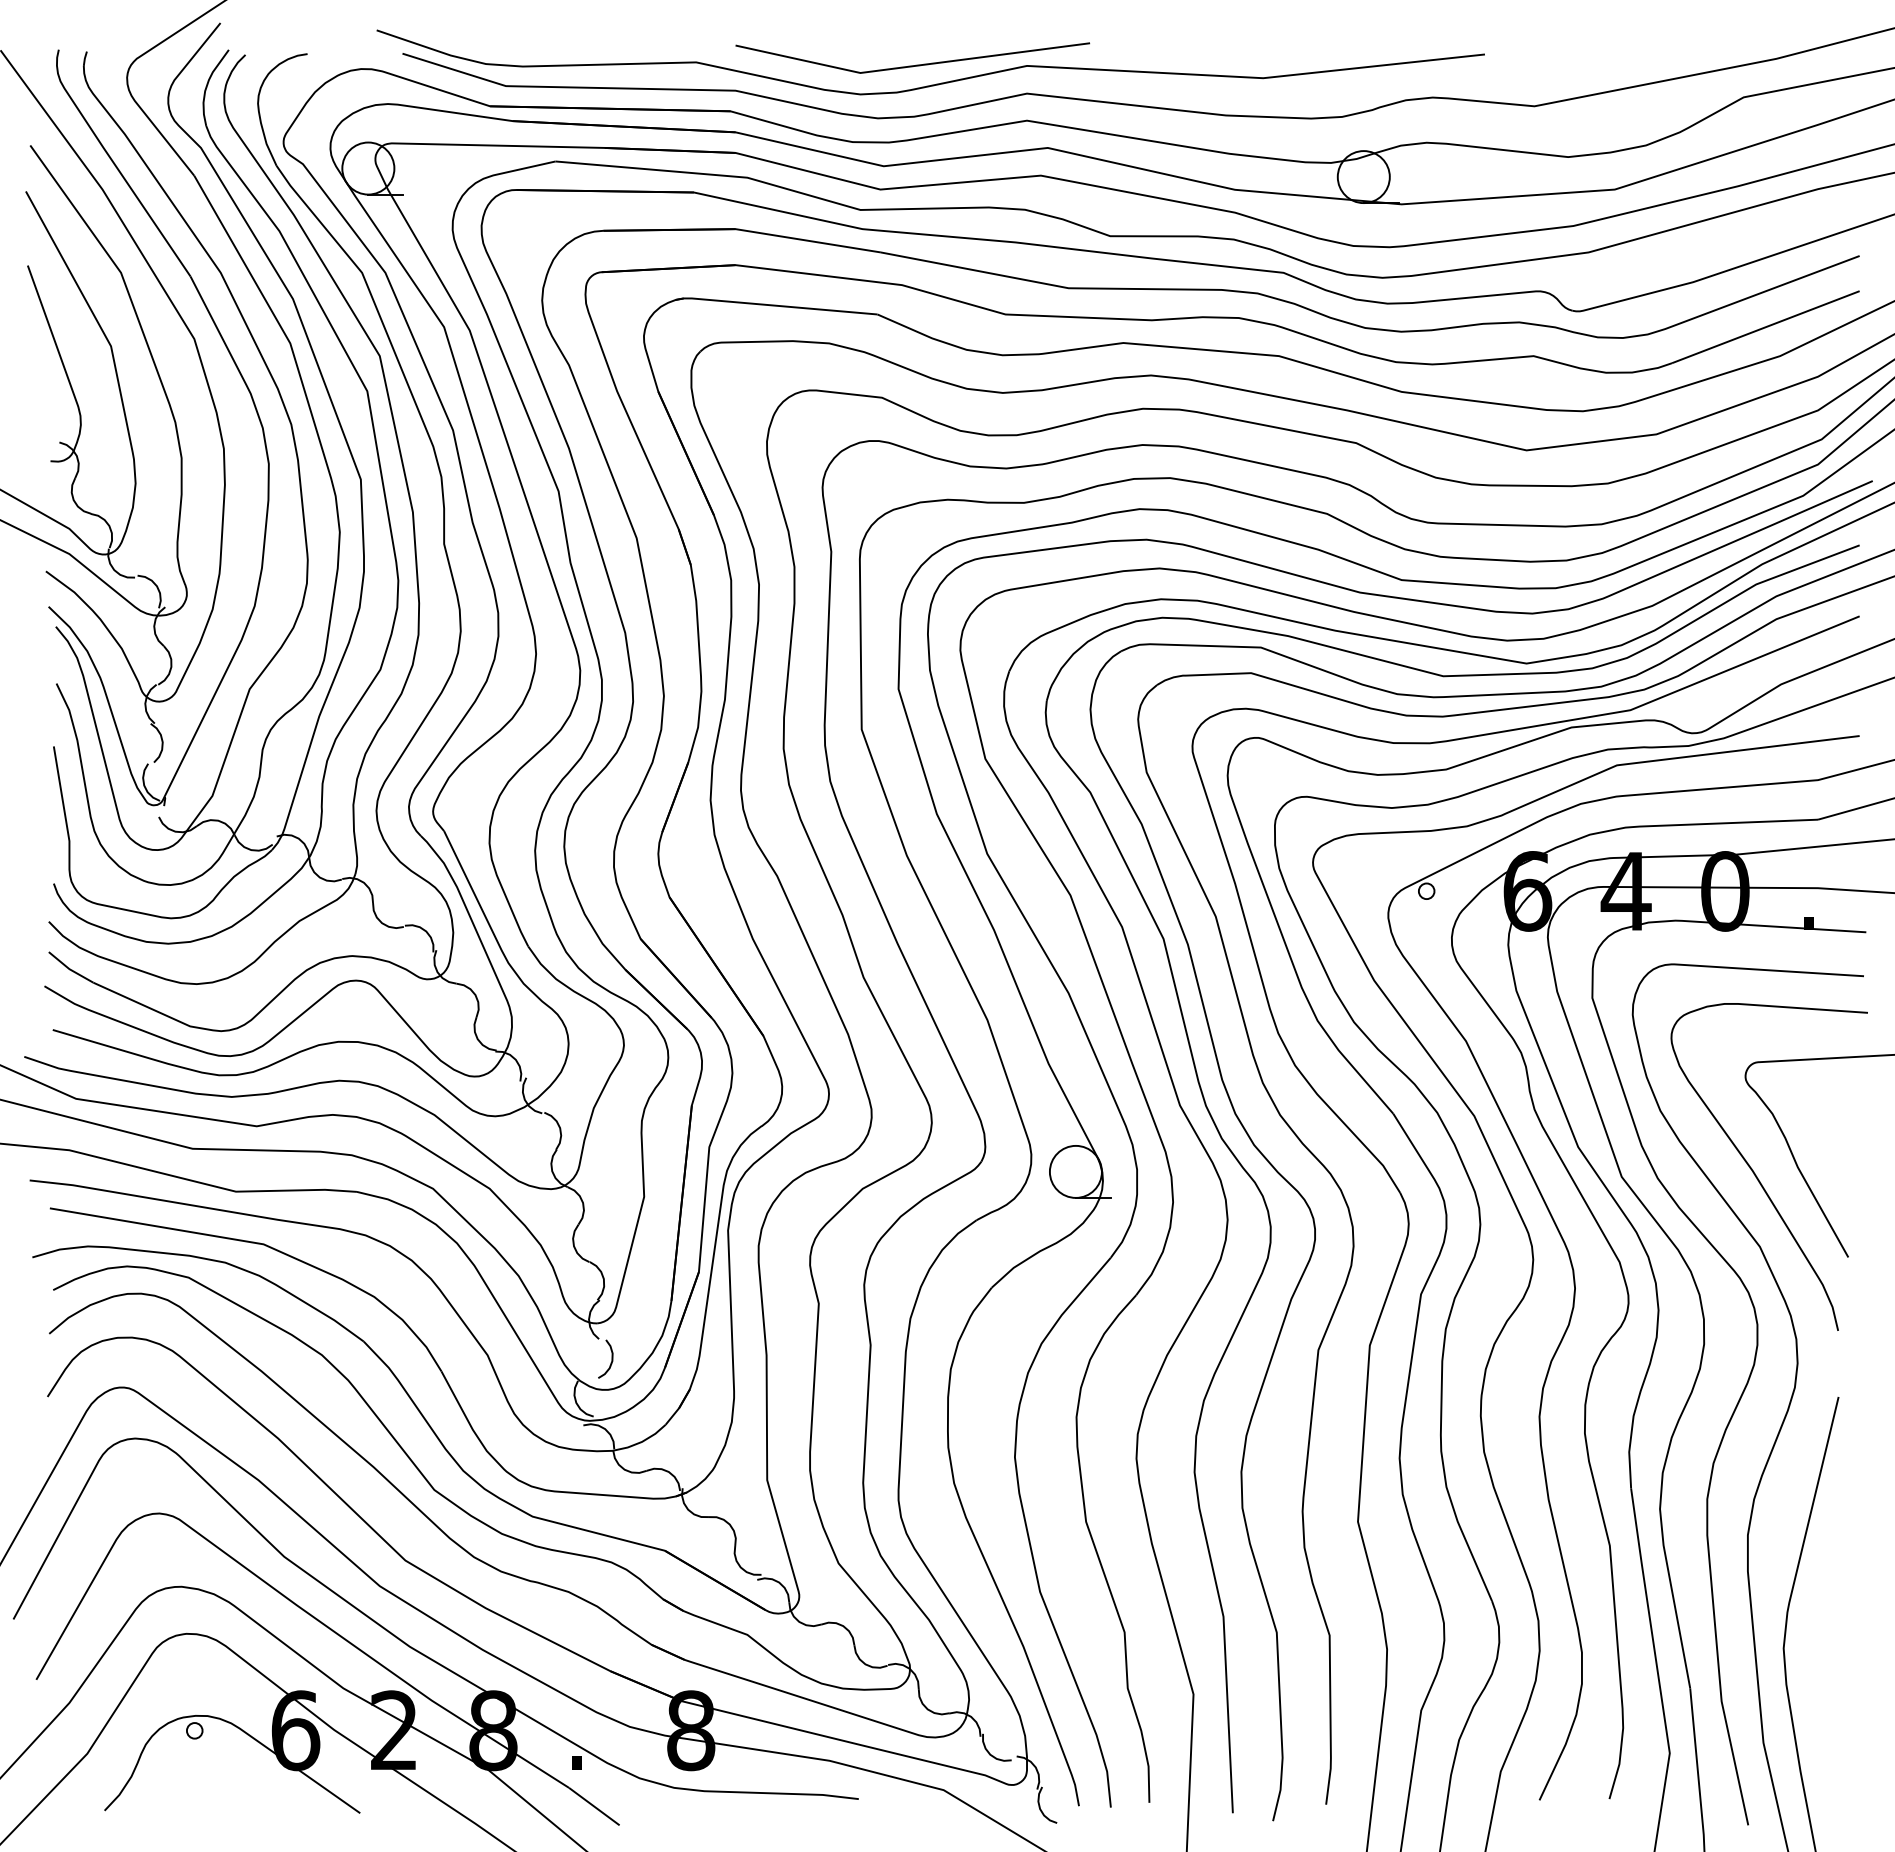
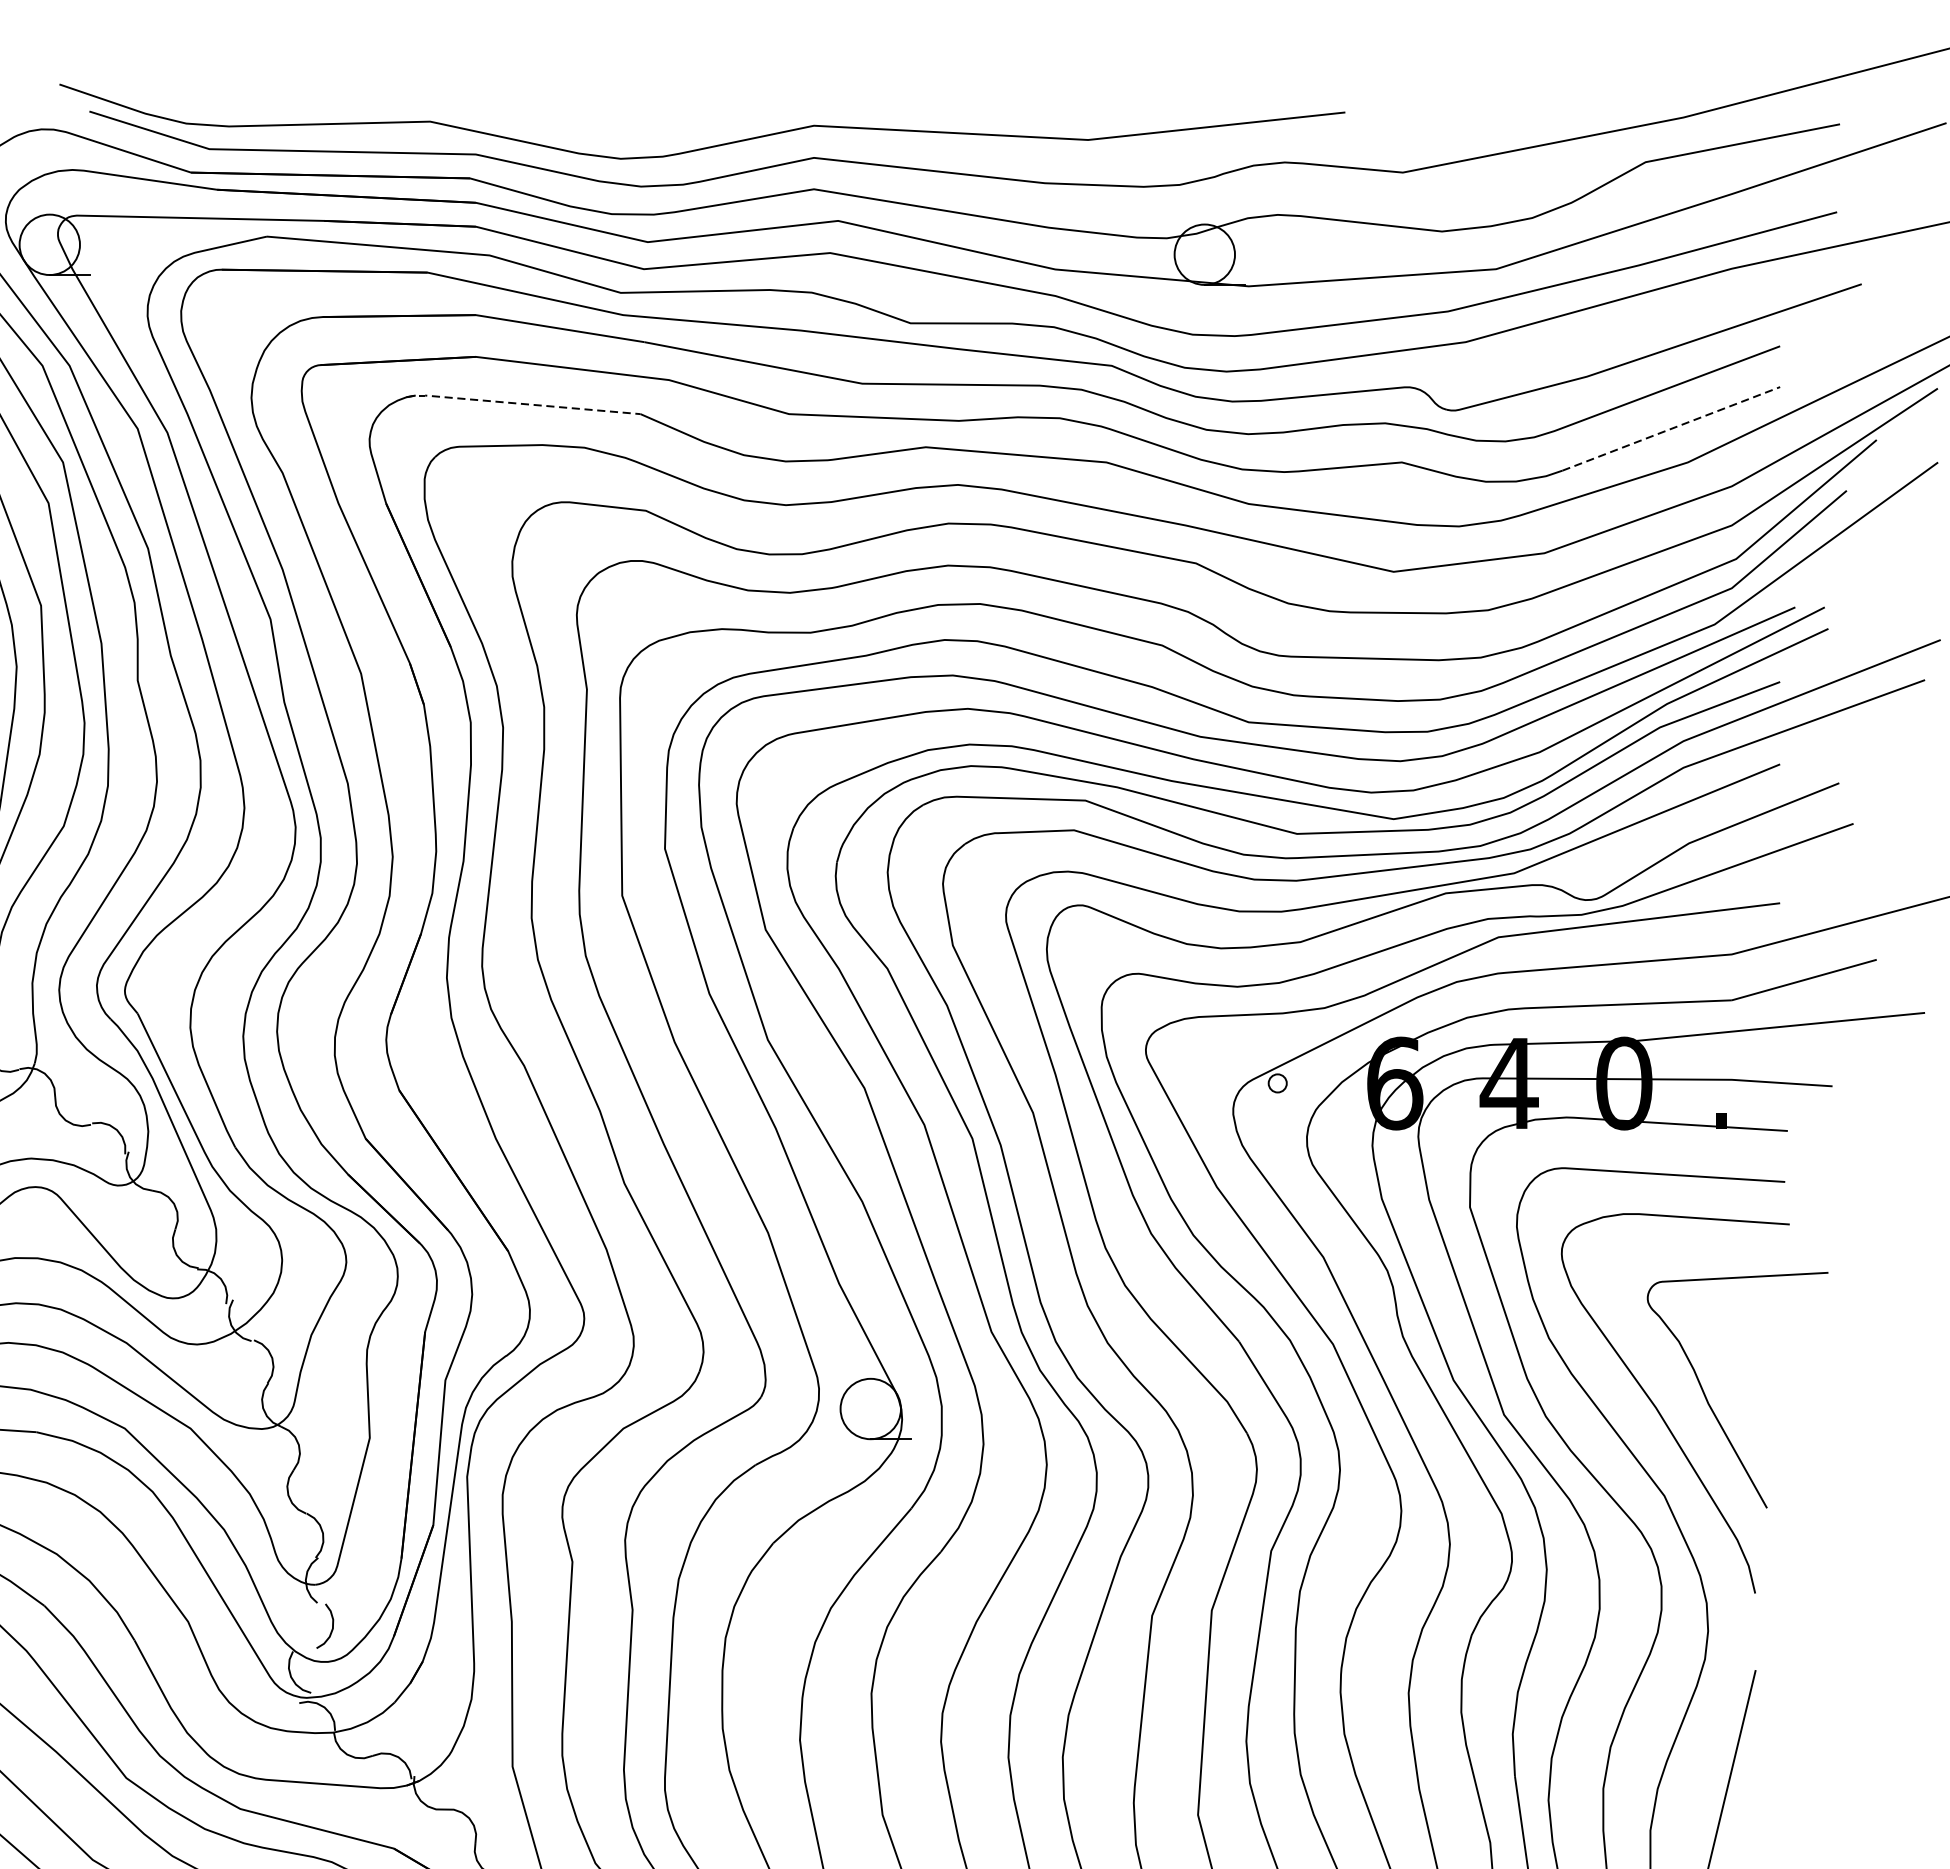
line: (912, 65) -> (681, 125), removed
line: (775, 305) -> (522, 403), solid -> dashed
line: (1766, 327) -> (1672, 429), solid -> dashed

